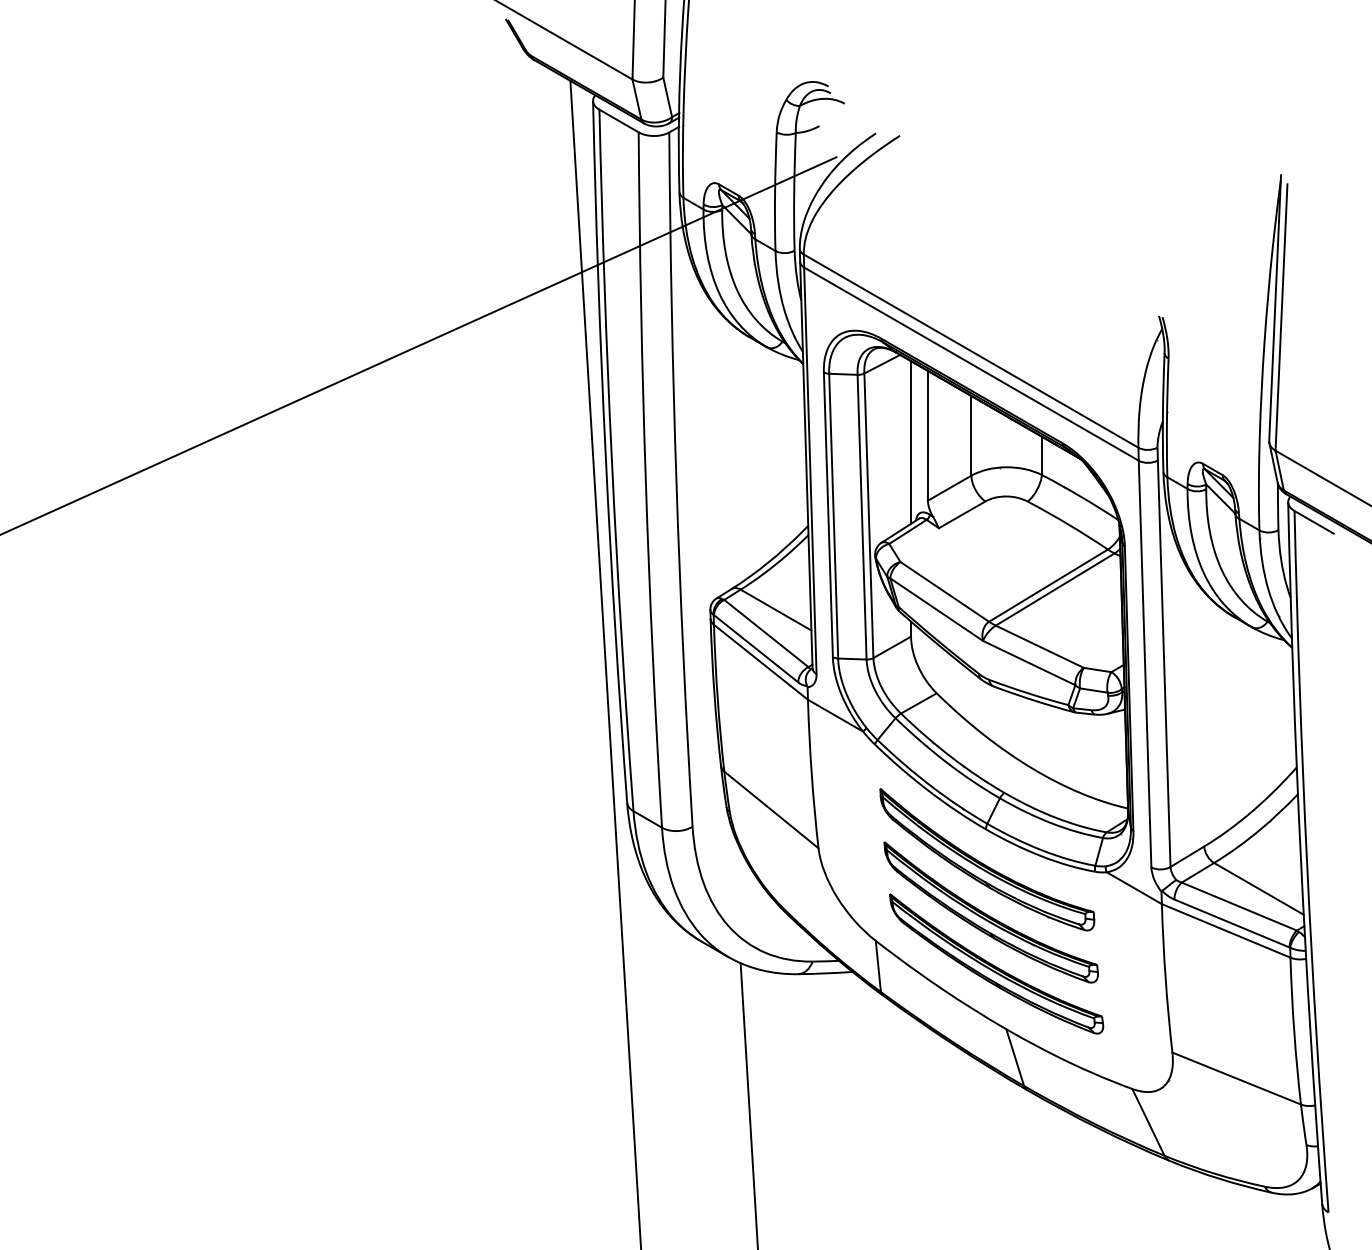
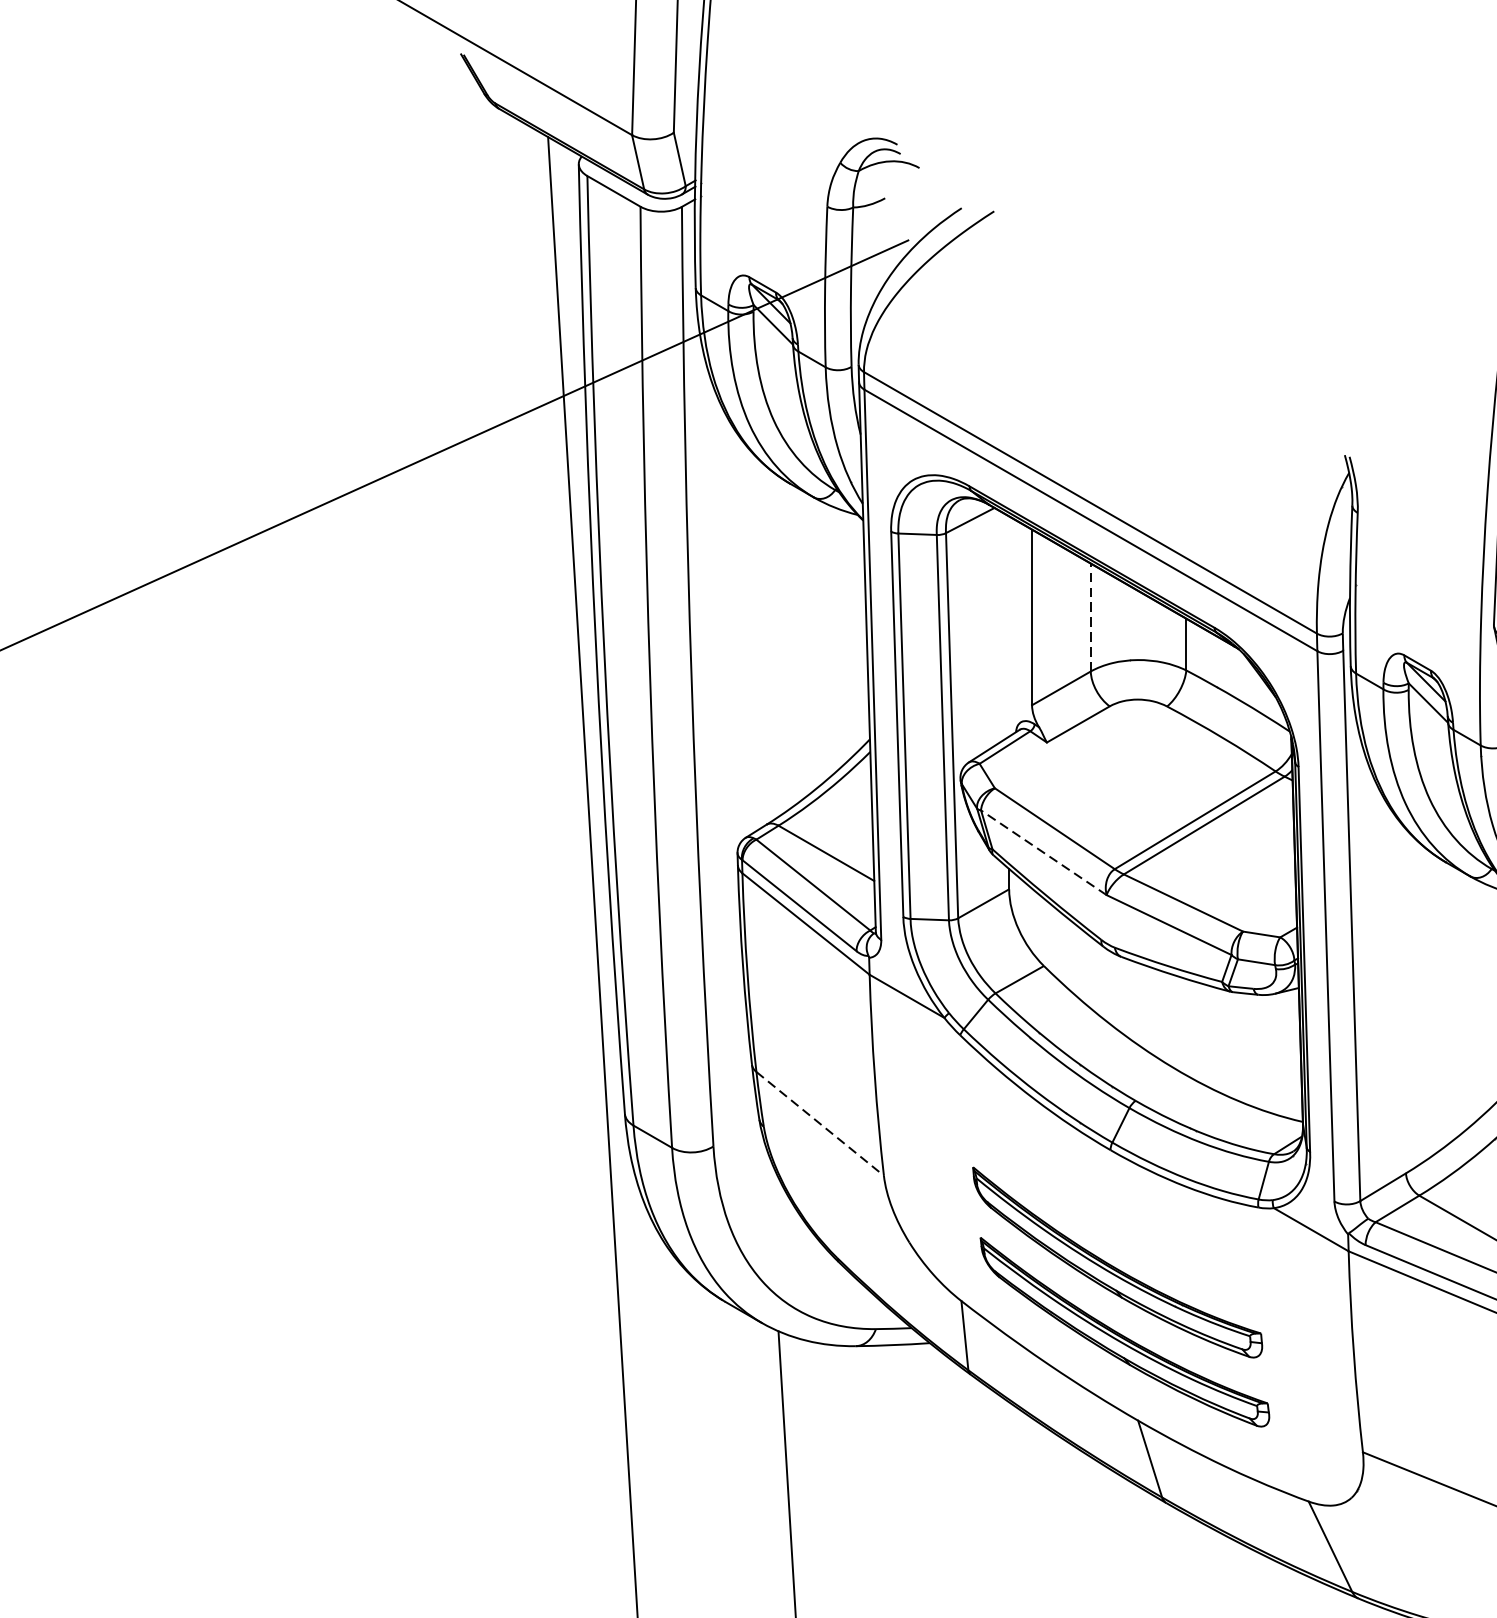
line: (971, 435) -> (1090, 617), solid -> dashed
line: (911, 442) -> (1009, 626), removed
line: (936, 609) -> (1043, 852), solid -> dashed
line: (771, 809) -> (820, 1123), solid -> dashed
part: (987, 859) -> (1112, 1190), removed

